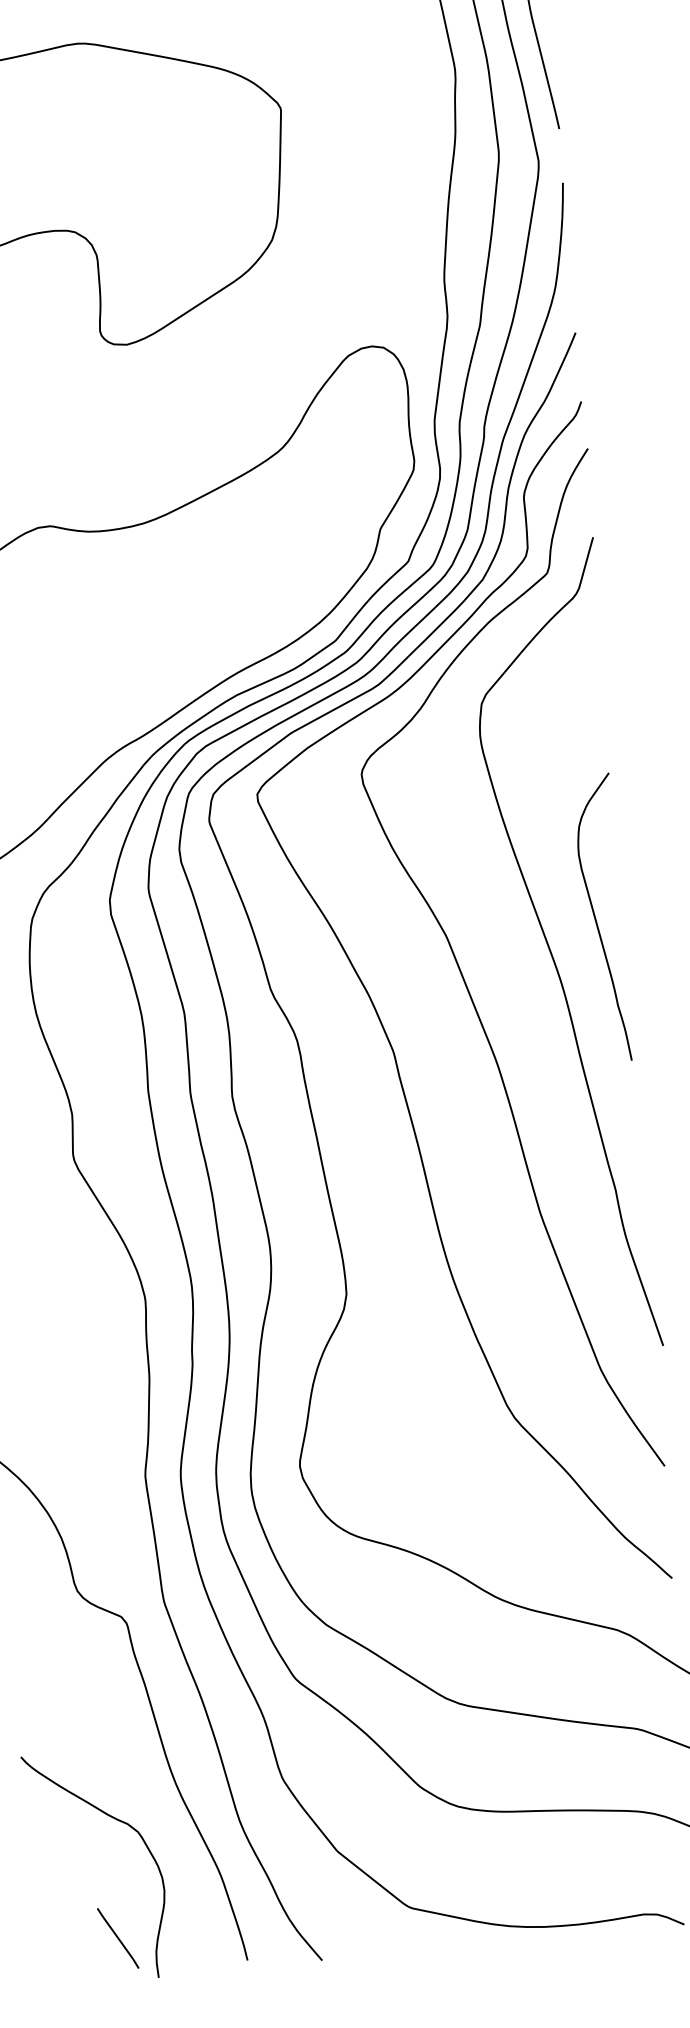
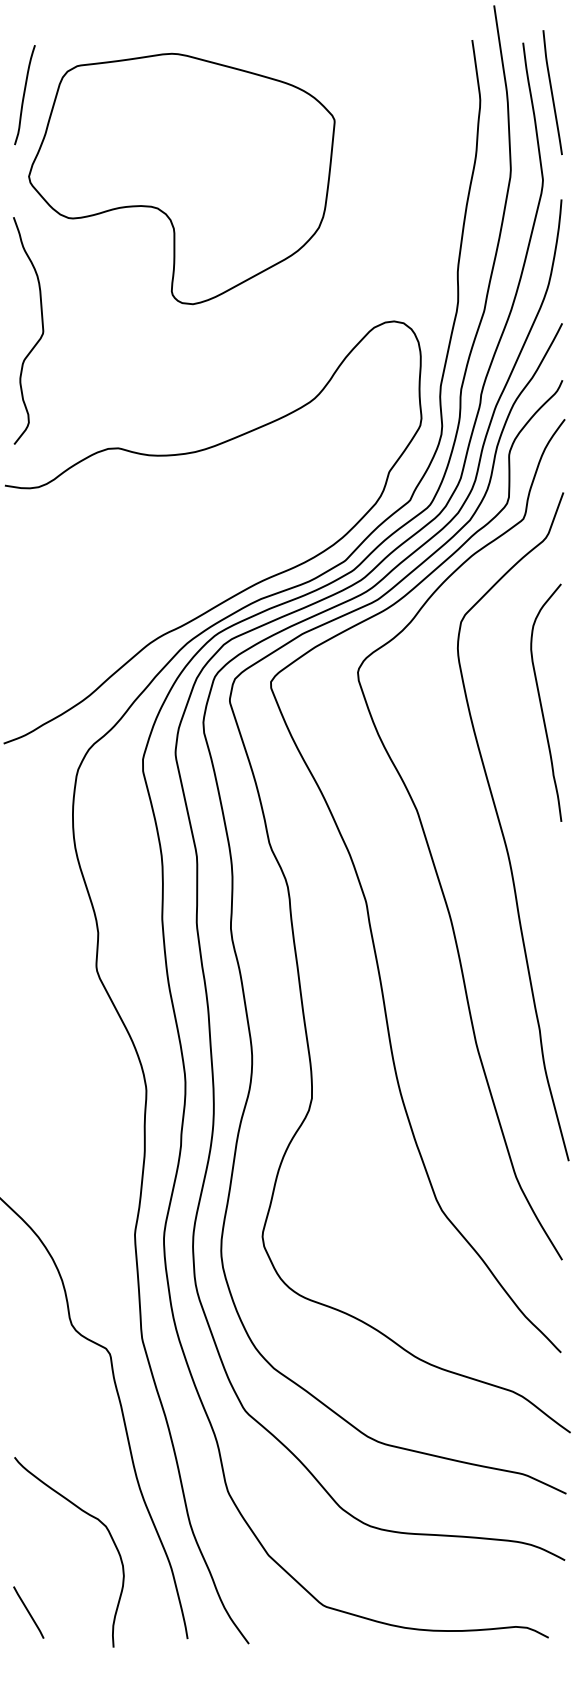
curve: (596, 918) -> (541, 702), moved
line: (117, 1938) -> (28, 1612), moved

